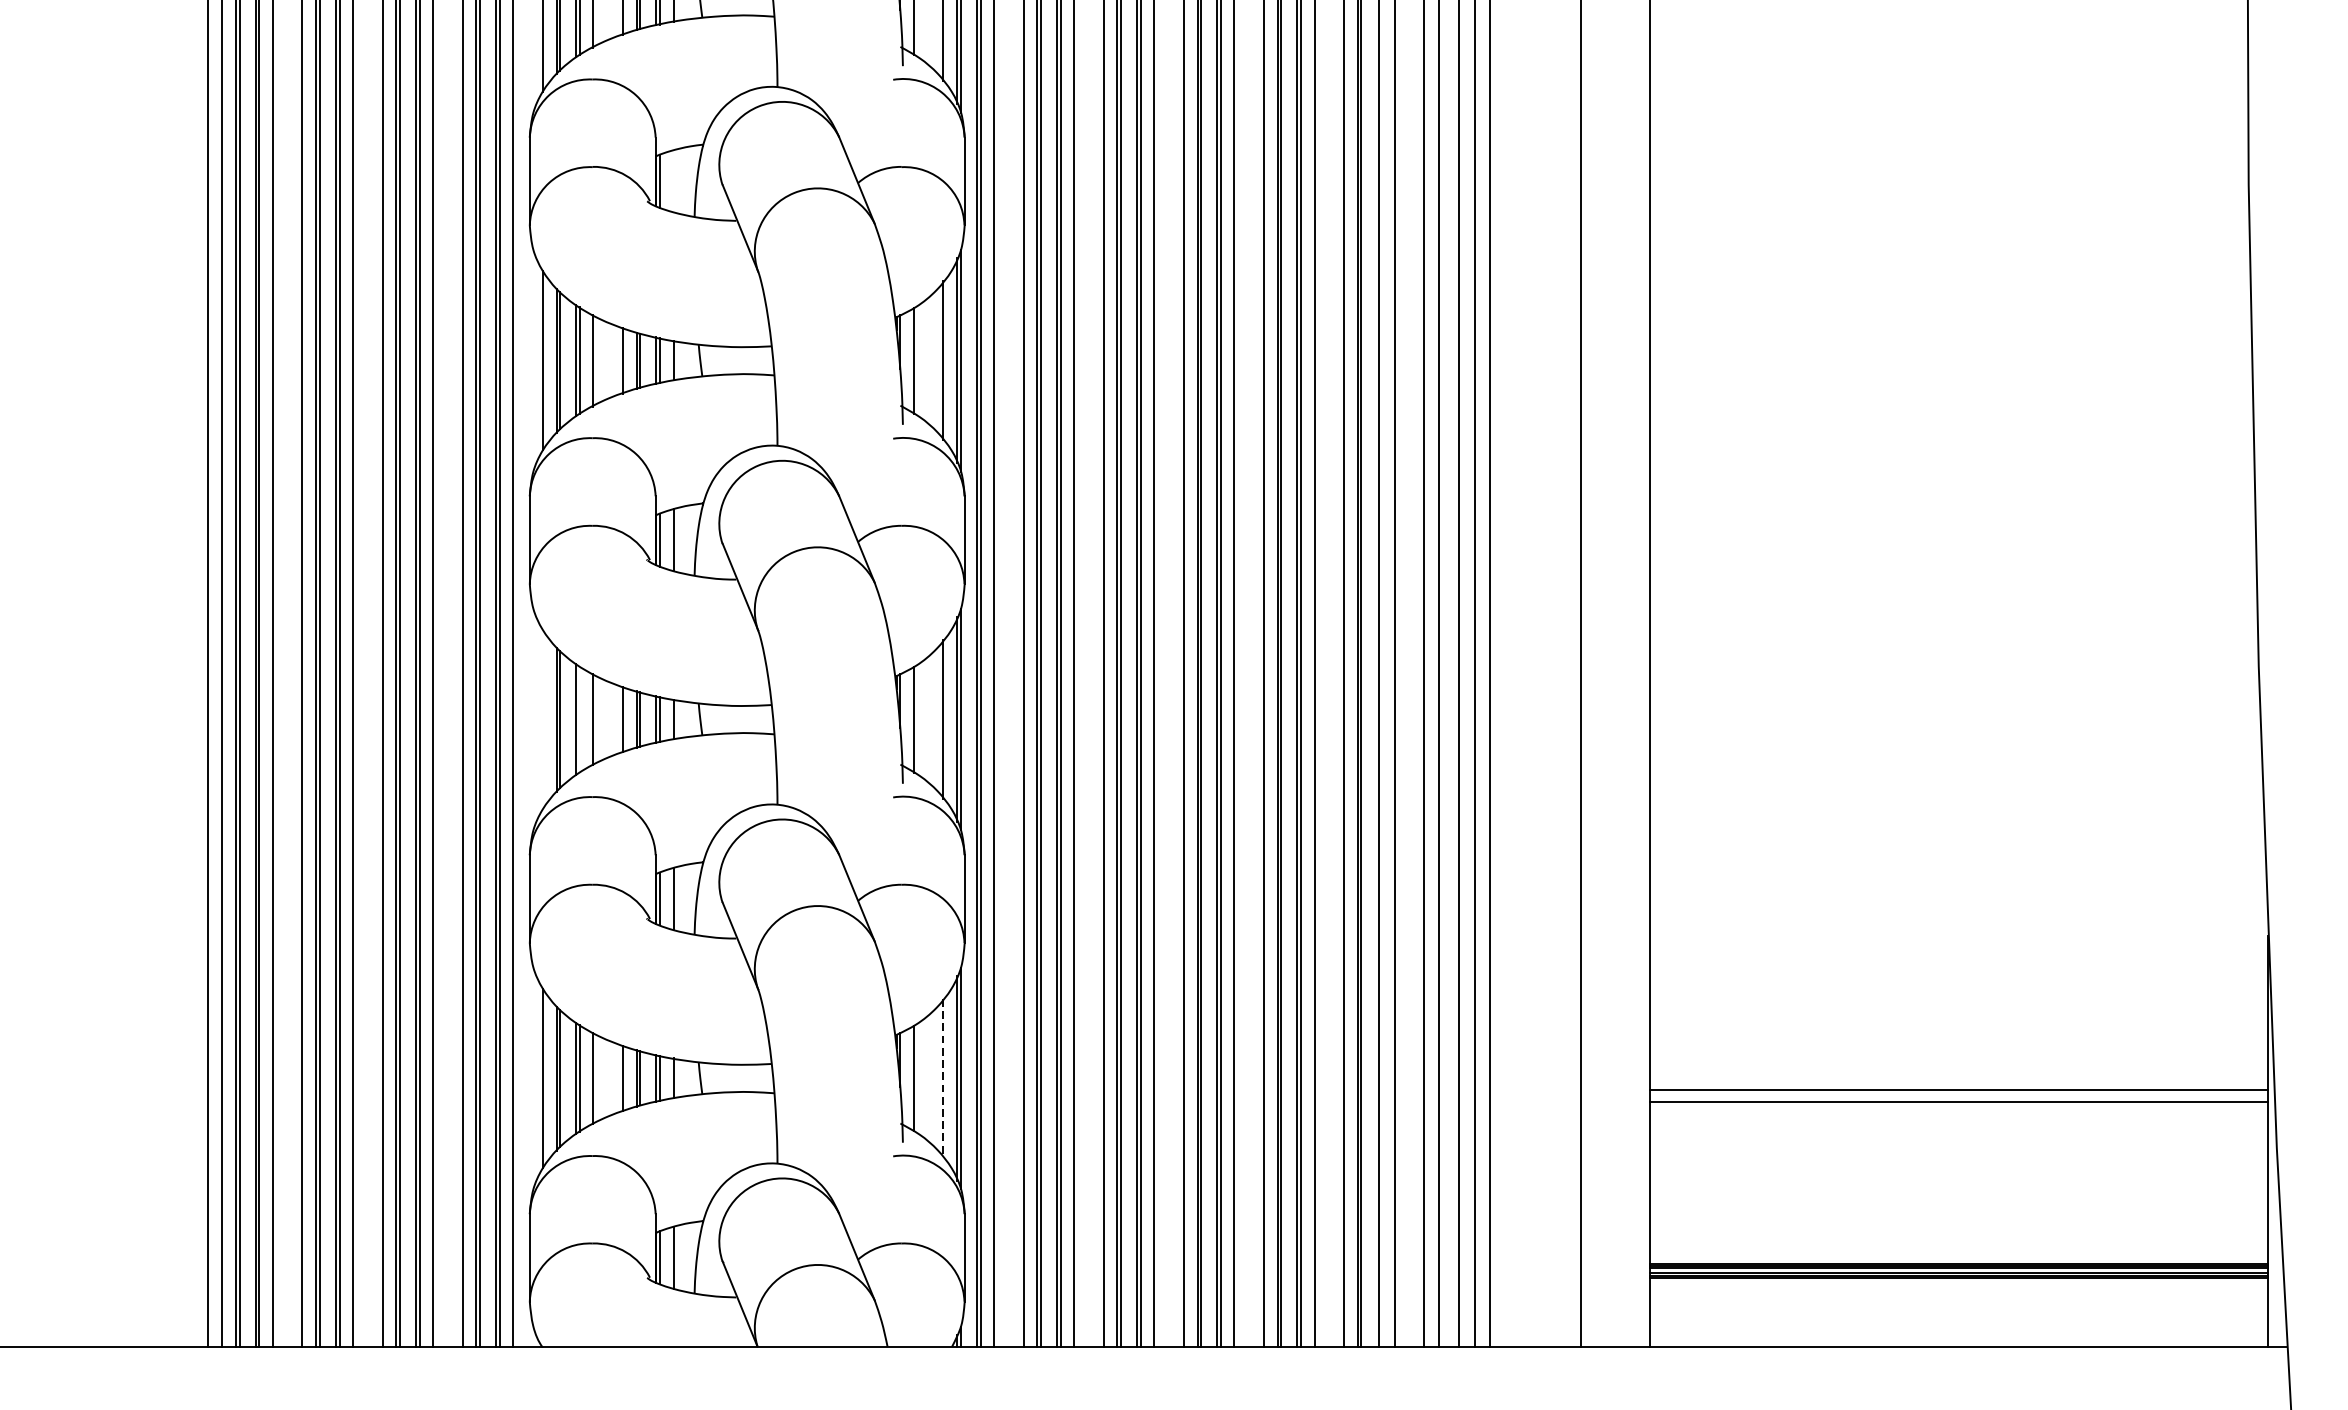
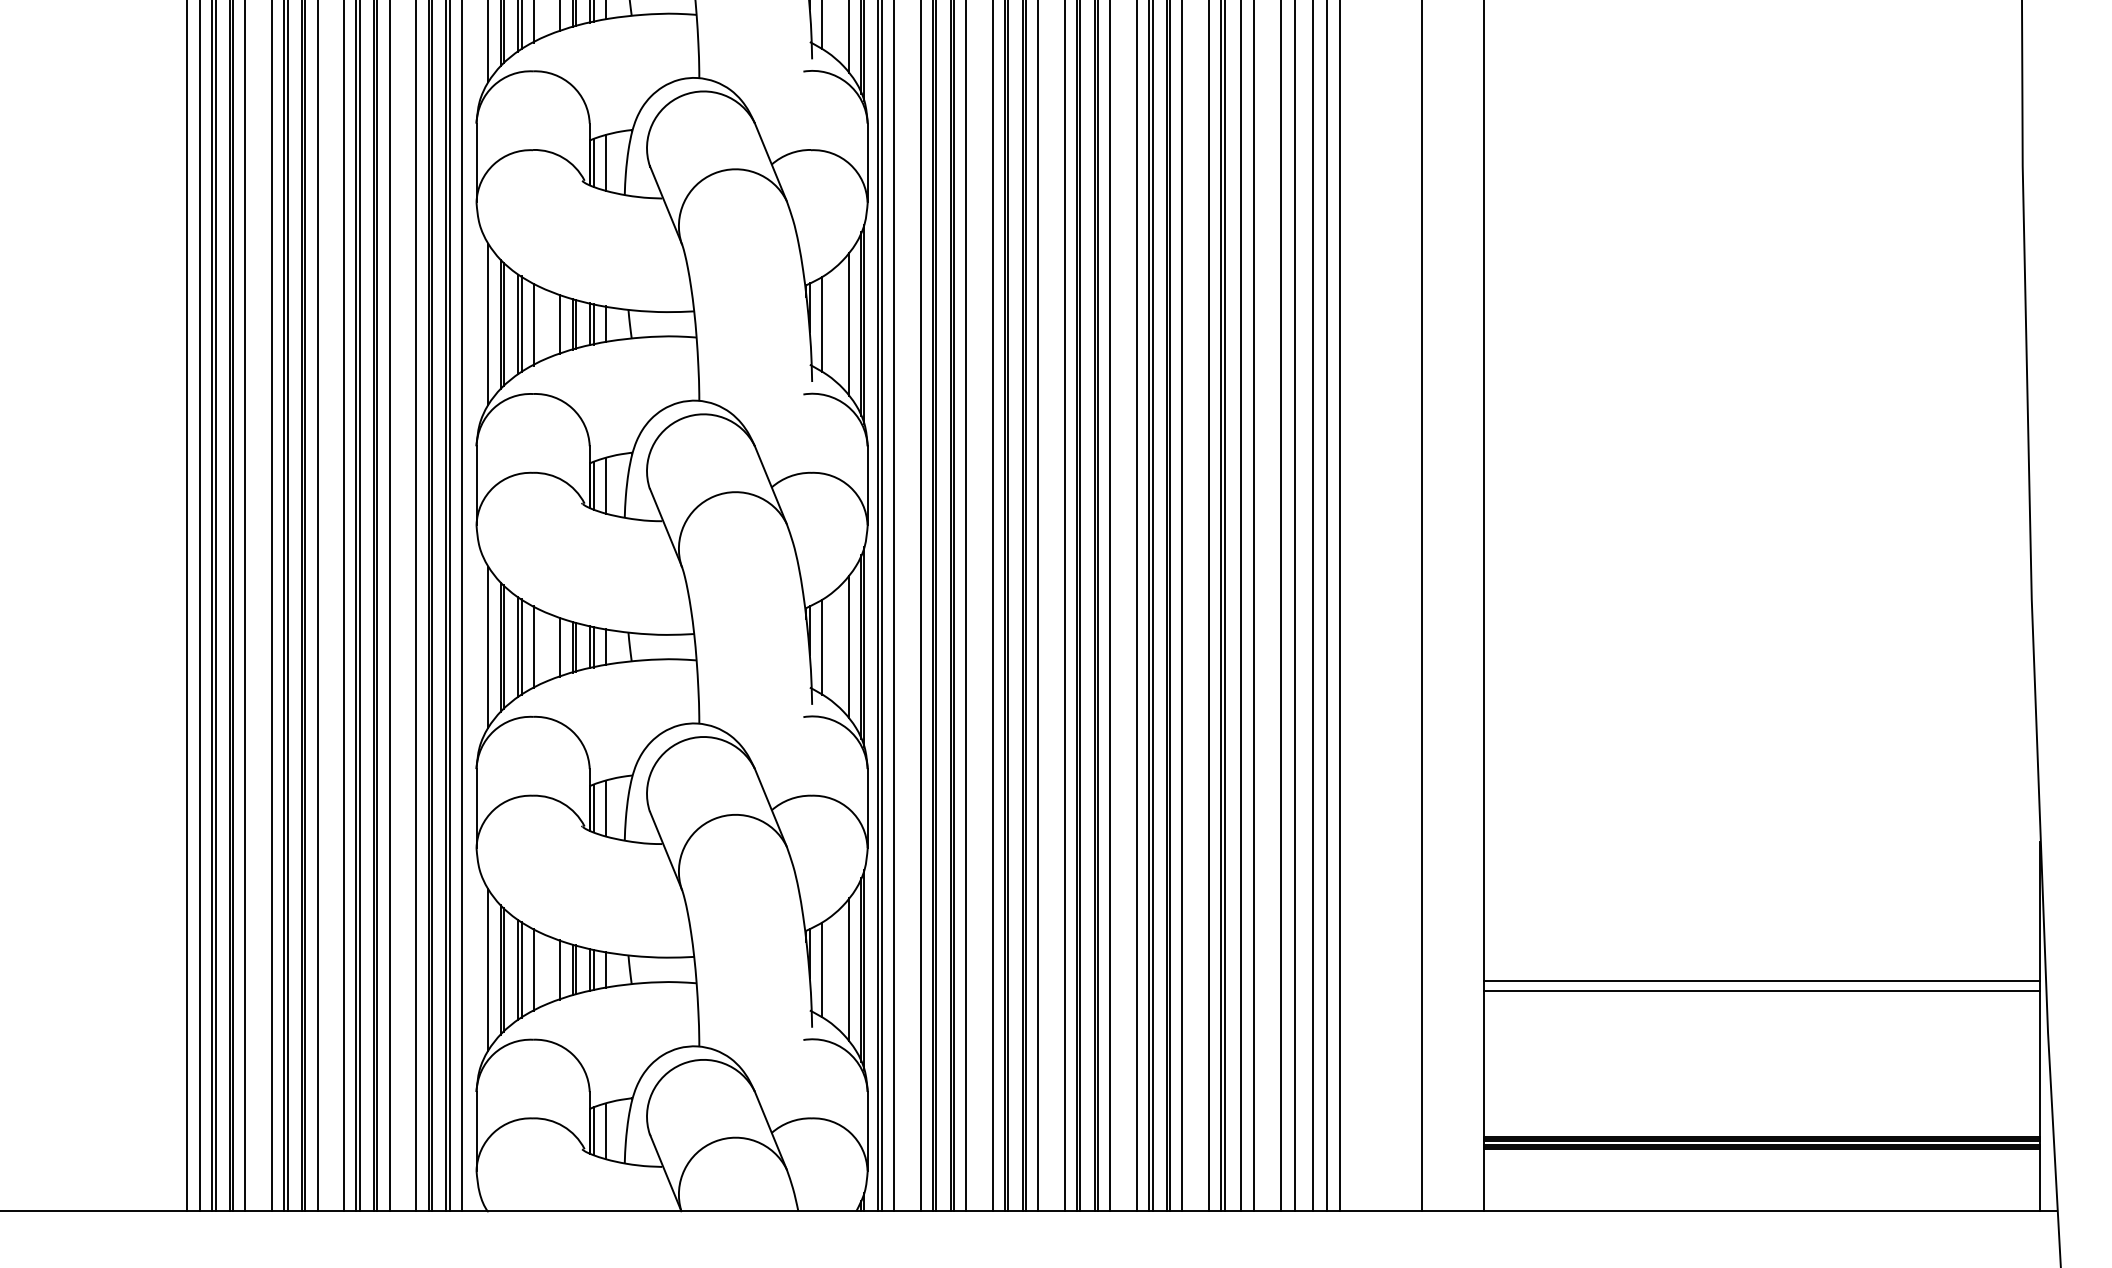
line: (673, 180) -> (605, 162), added
line: (543, 718) -> (488, 646), added
line: (579, 718) -> (521, 646), added
line: (943, 1079) -> (848, 970), dashed -> solid

